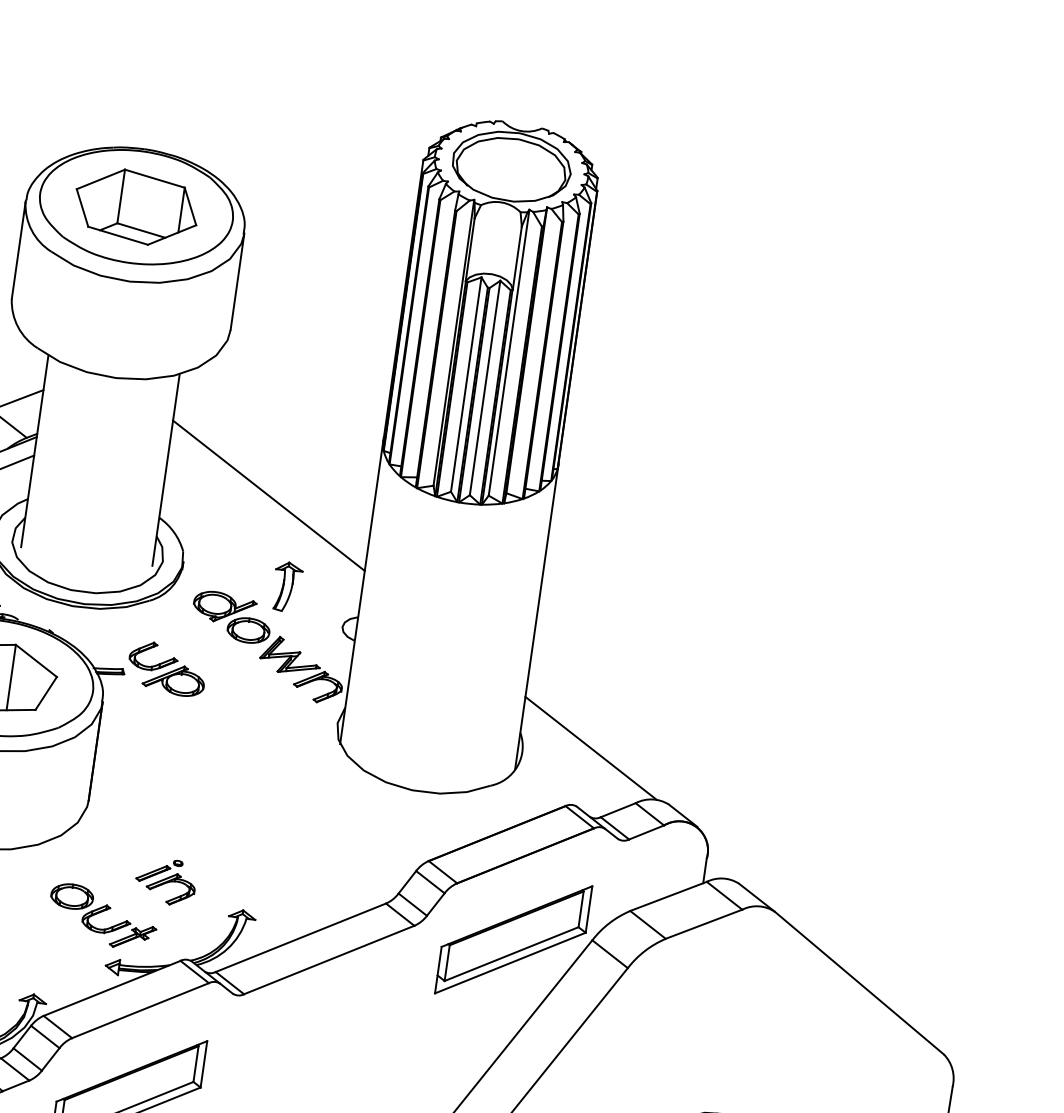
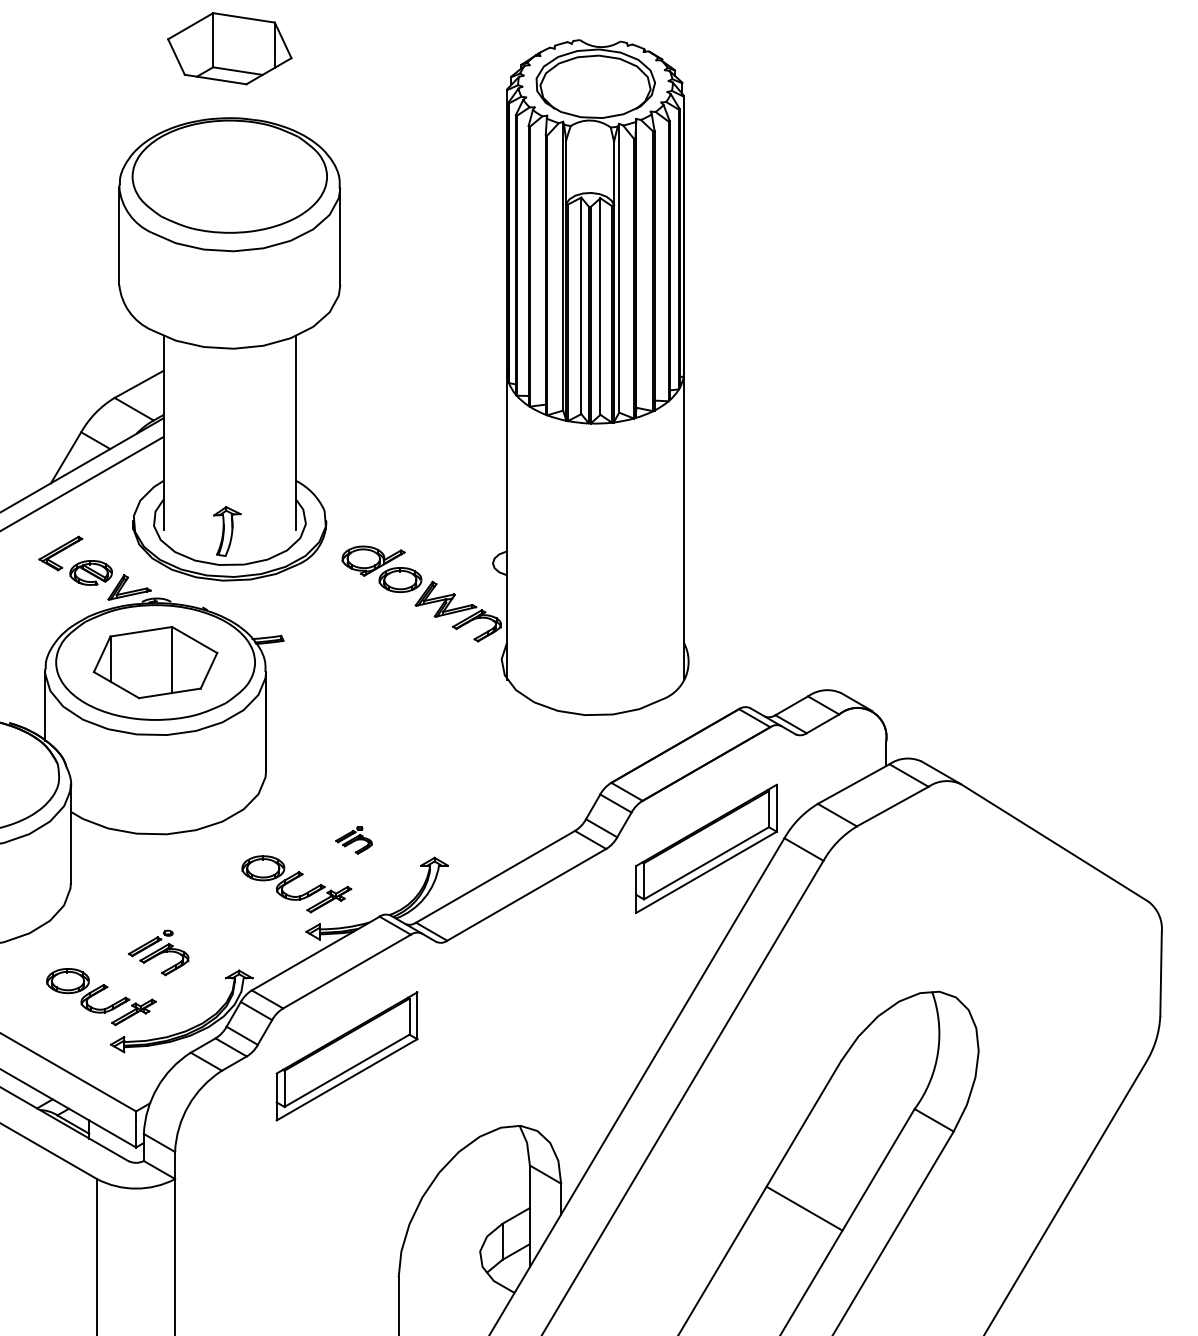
part: (136, 206) -> (229, 48), moved
line: (268, 495) -> (401, 443), removed
part: (287, 587) -> (227, 531), moved
part: (166, 668) -> (324, 629), removed
line: (590, 748) -> (755, 648), removed
part: (165, 881) -> (353, 840), size x0.6

